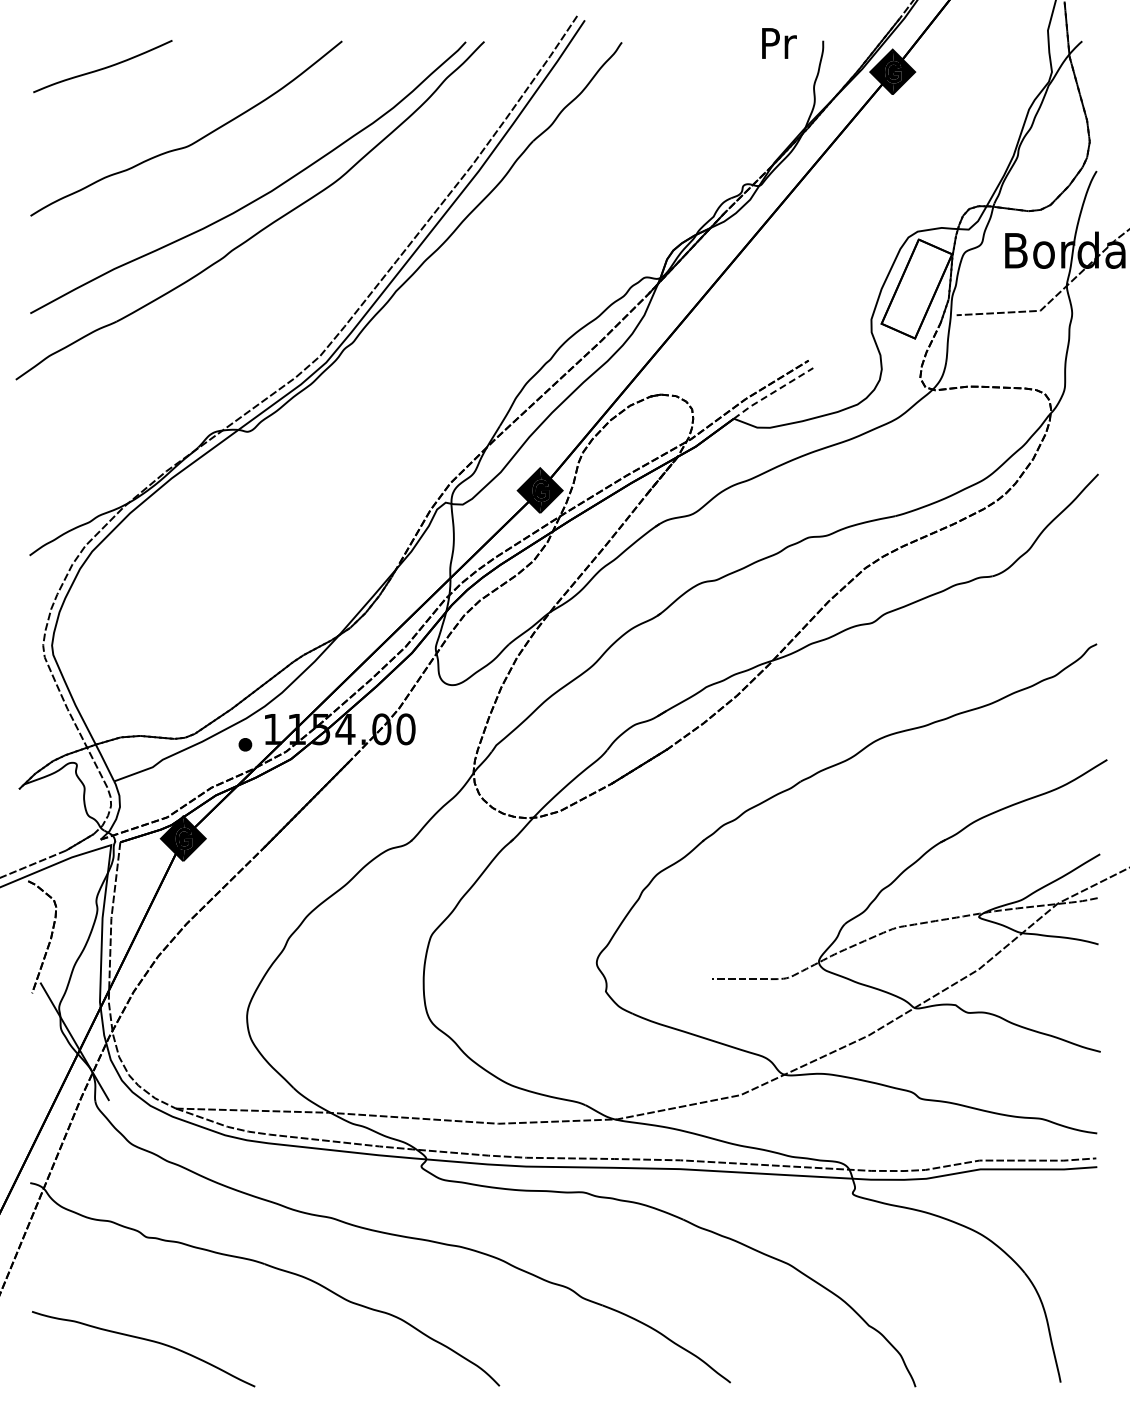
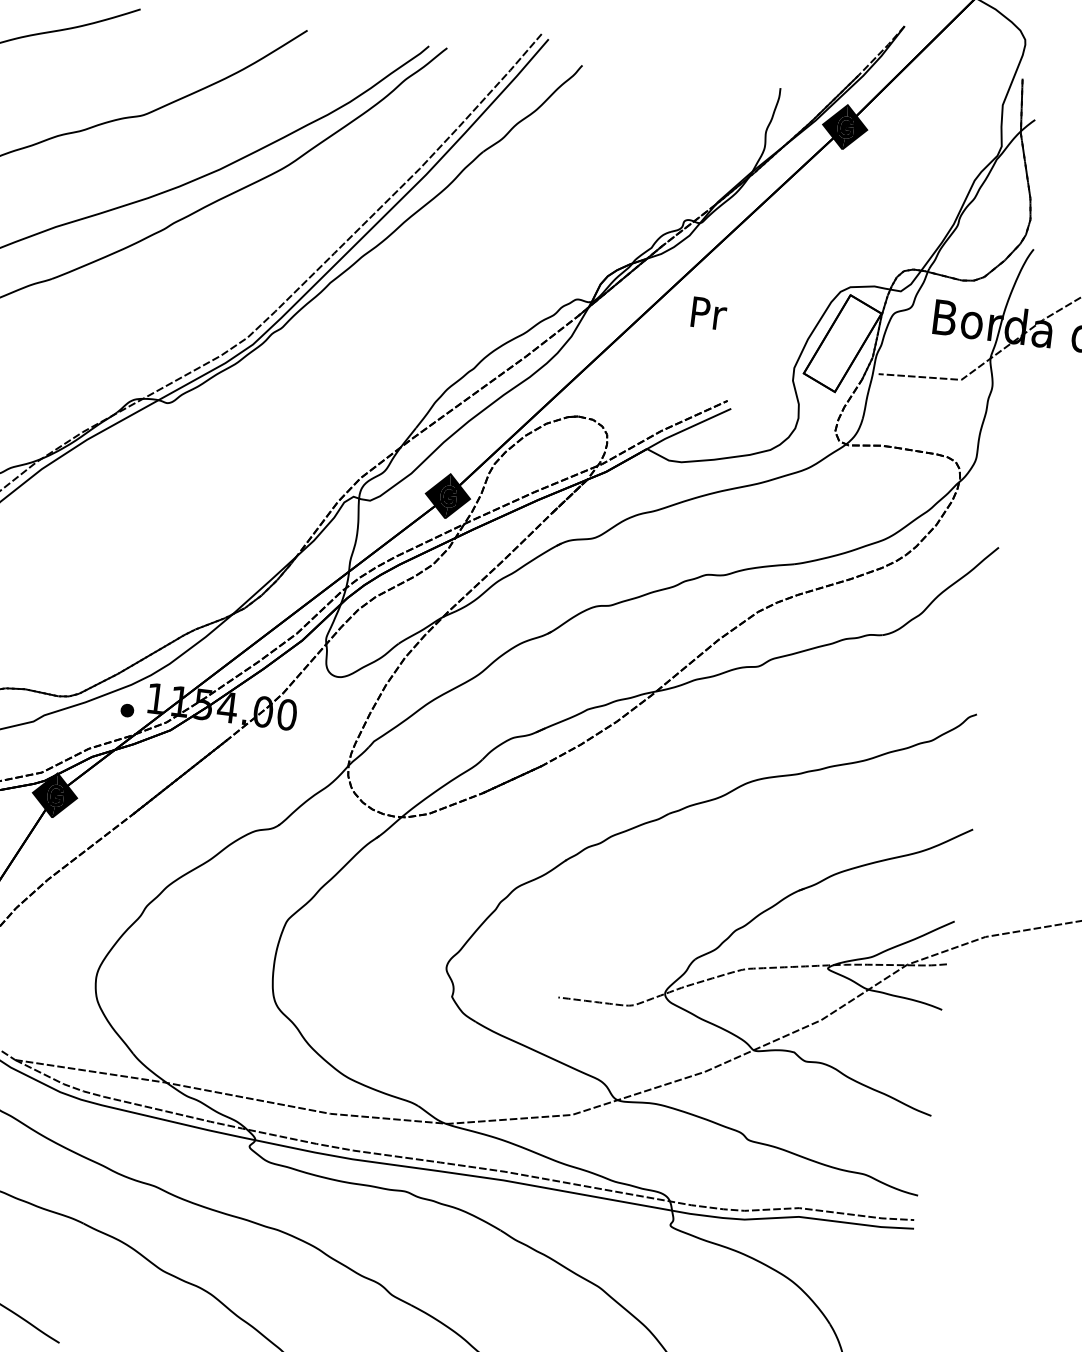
text: (779, 43) -> (709, 313), moved
line: (772, 392) -> (688, 427), dashed -> solid

